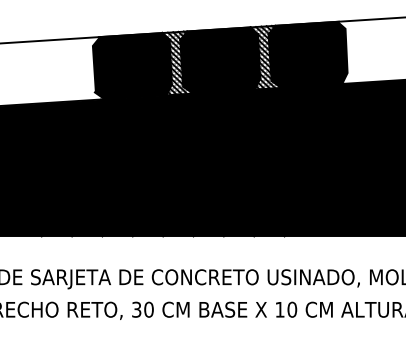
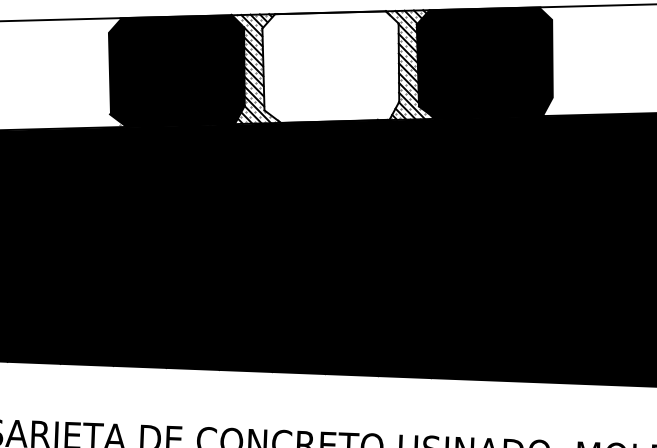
fill: (220, 60) -> (331, 67), removed

